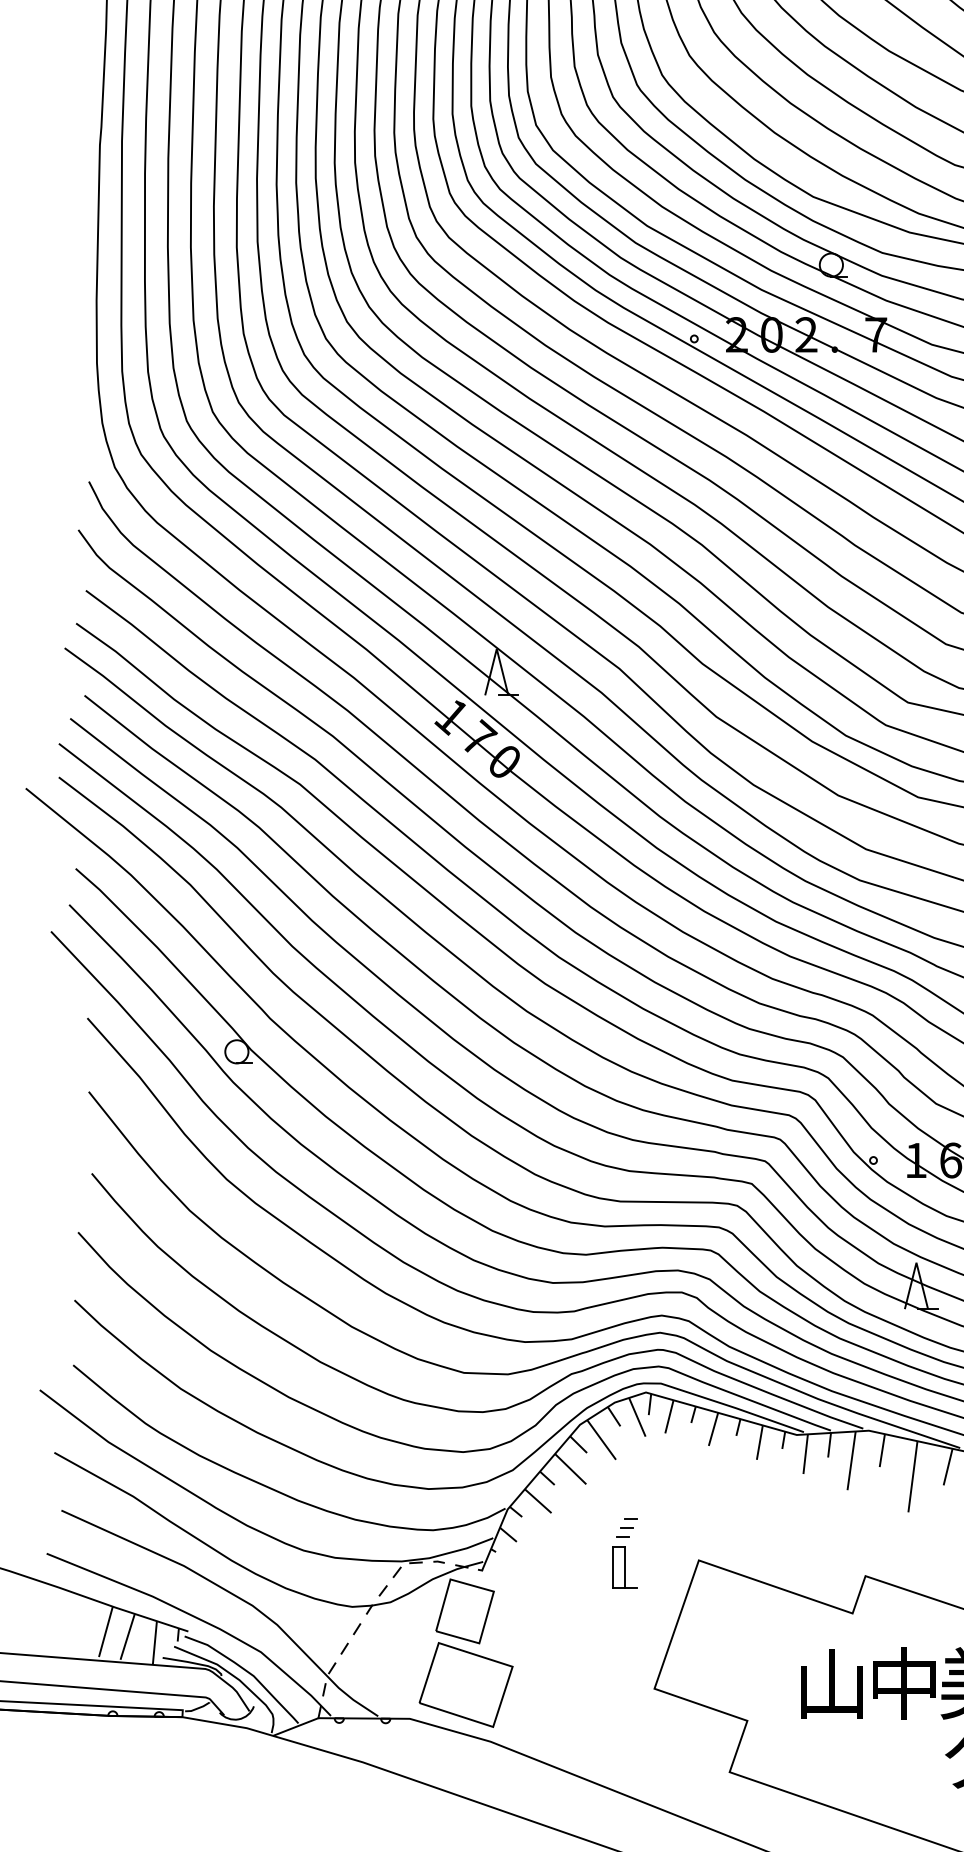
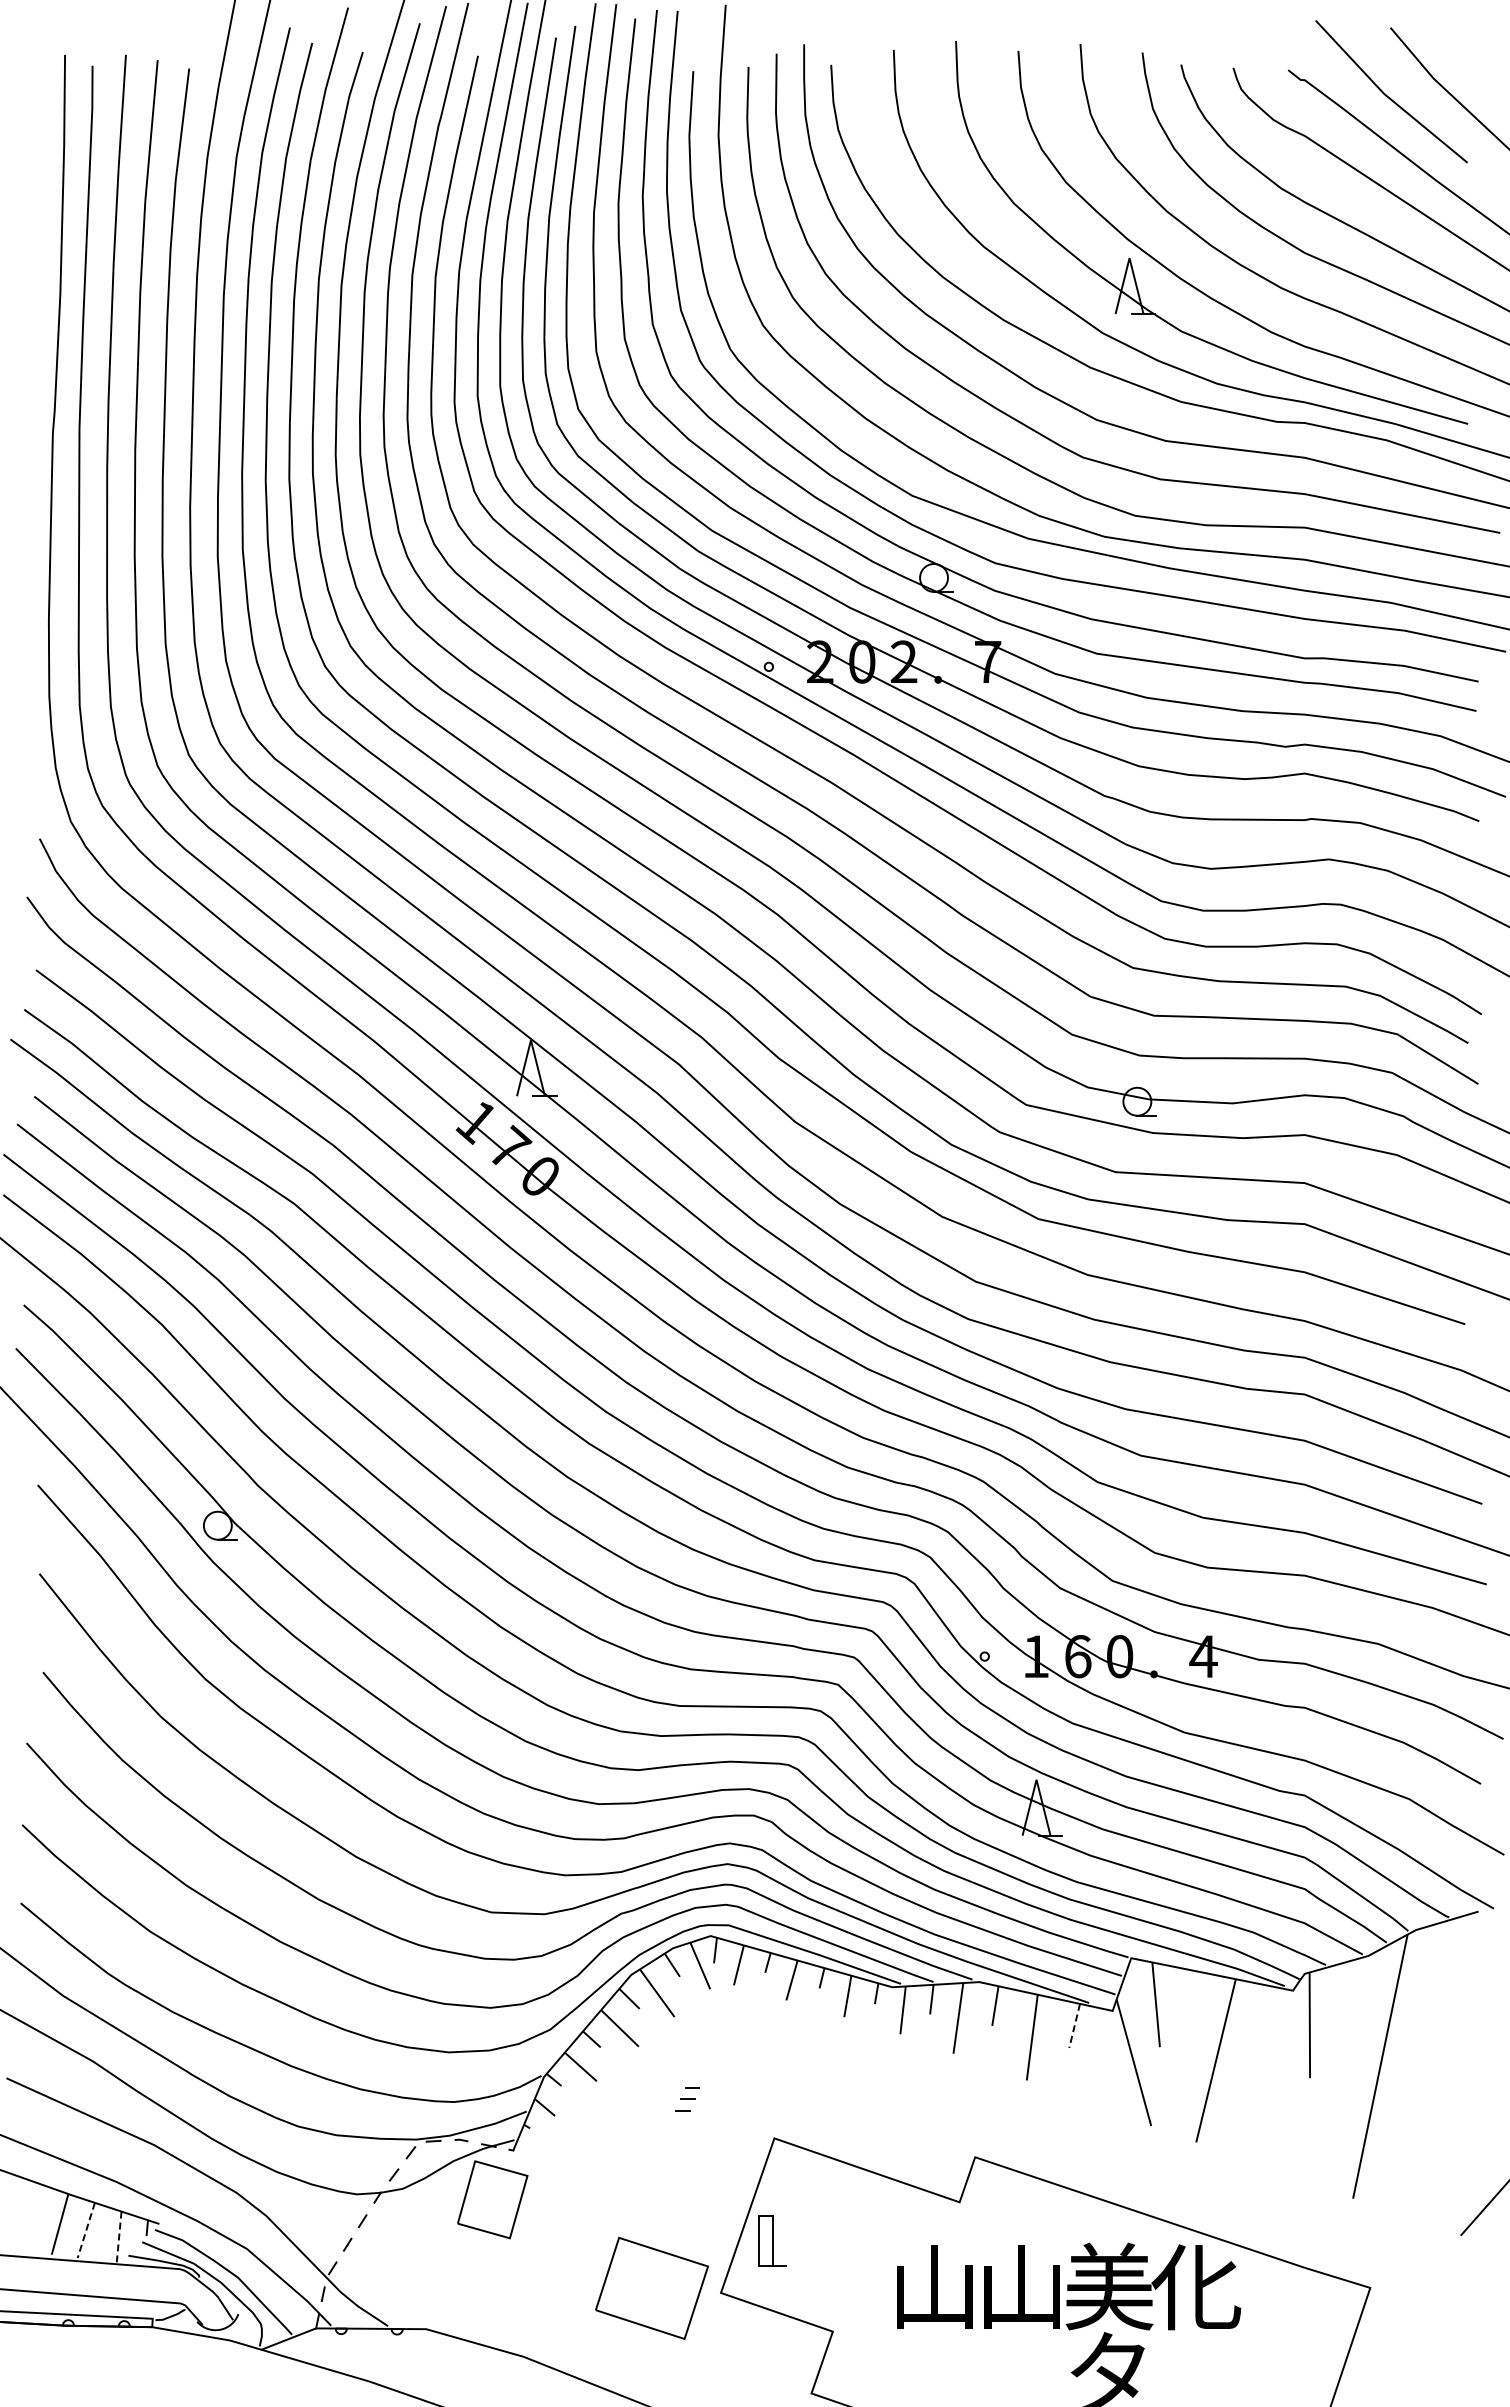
line: (947, 1466) -> (1074, 2025), solid -> dashed
part: (625, 1567) -> (772, 2240), moved
line: (127, 1636) -> (86, 2230), solid -> dashed
line: (155, 1642) -> (119, 2237), solid -> dashed
text: (903, 1683) -> (1021, 2286), 中 -> 山
part: (465, 1684) -> (651, 2287), moved

